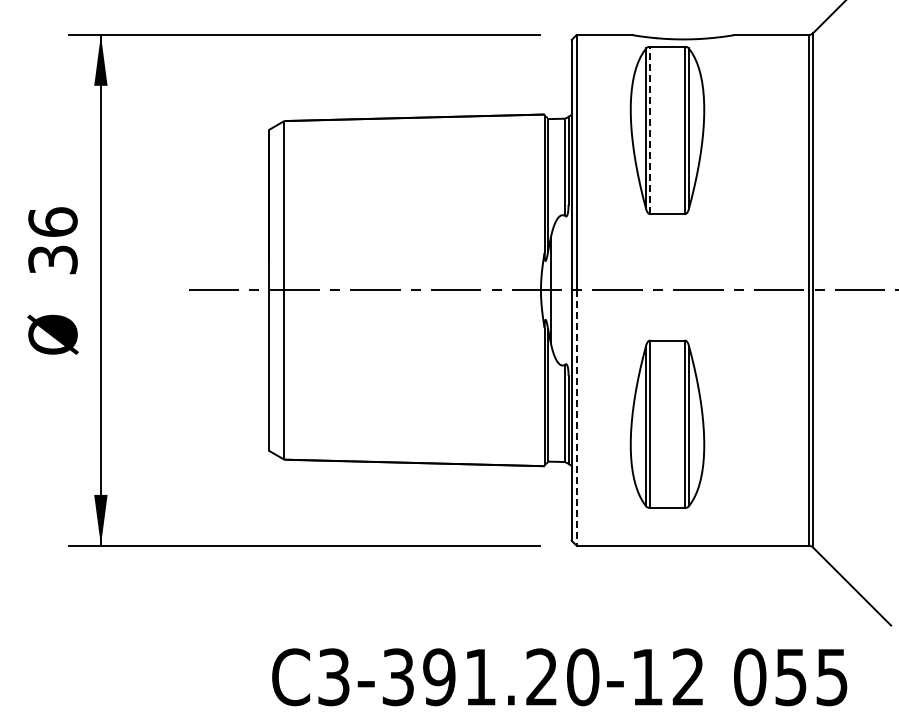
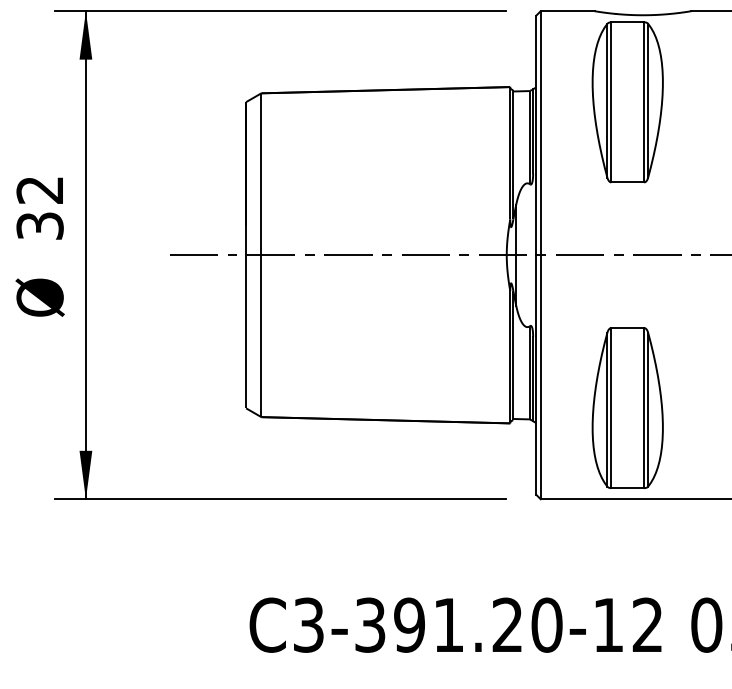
line: (650, 130) -> (611, 102), dashed -> solid
text: (52, 221) -> (39, 189), 36 -> 32
line: (576, 417) -> (540, 376), dashed -> solid
part: (667, 423) -> (627, 407), moved

